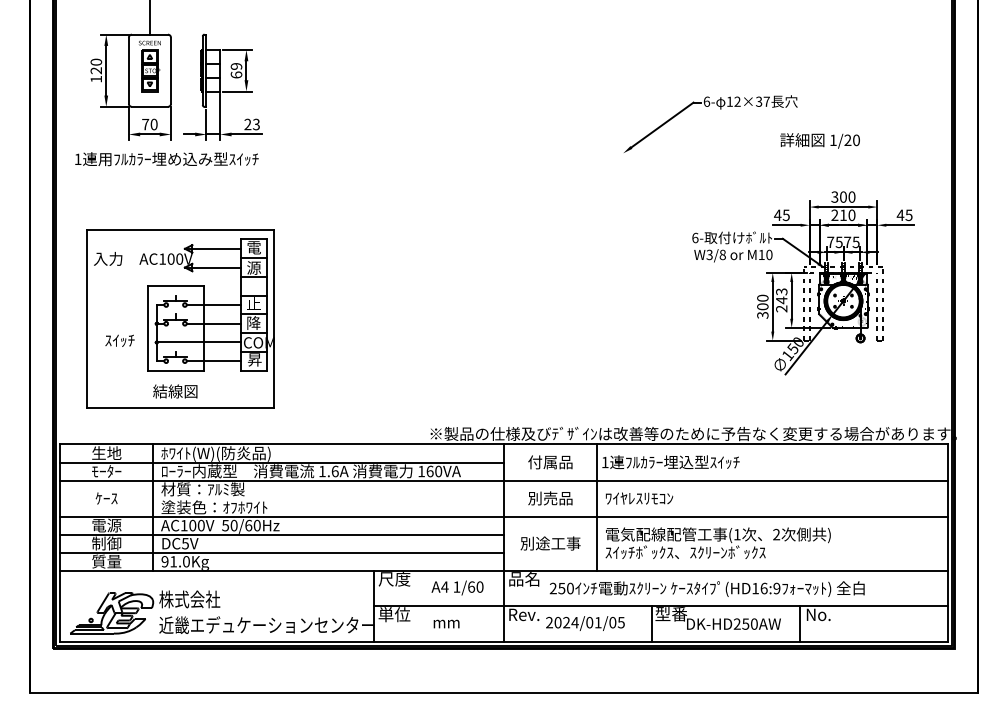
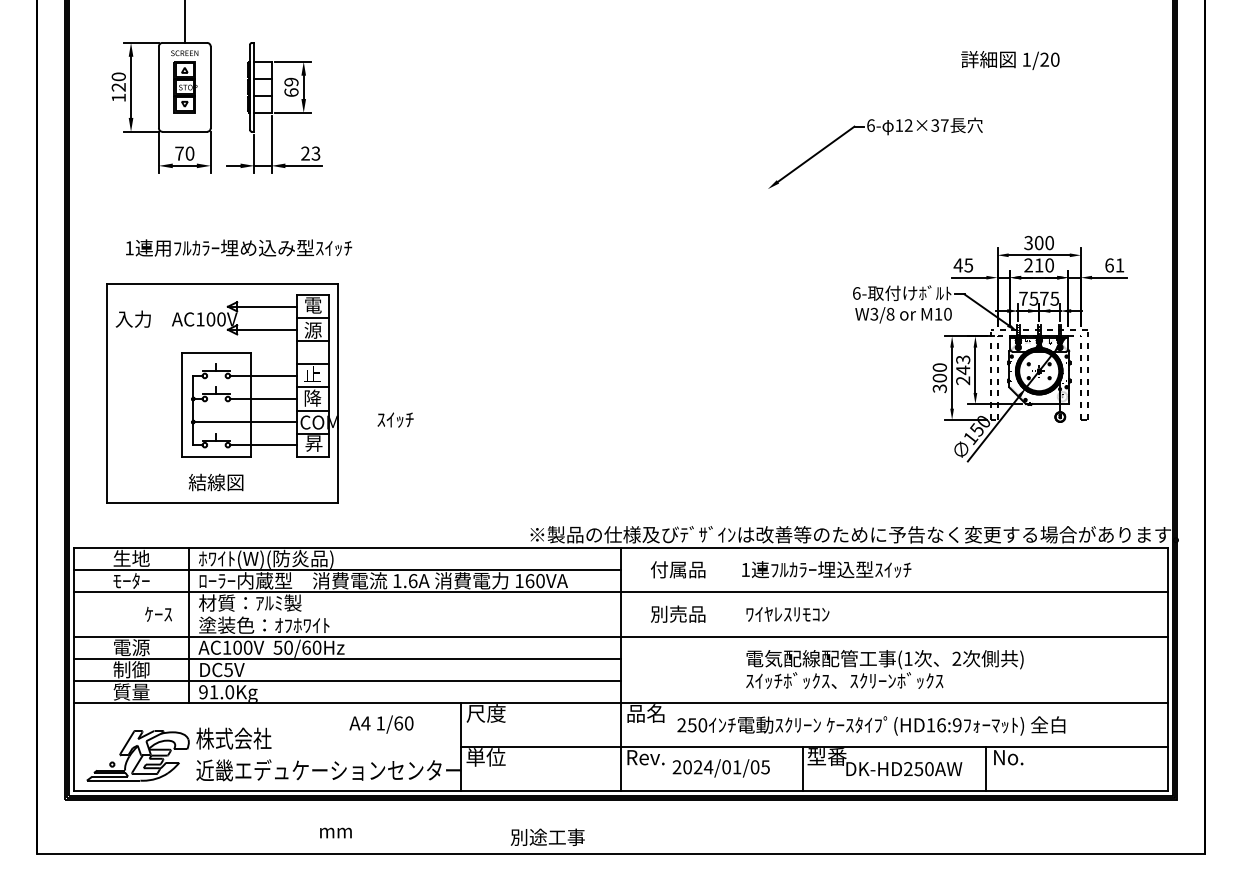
text: (819, 140) -> (1009, 59), moved
text: (166, 159) -> (238, 248), moved
text: (904, 215) -> (1114, 265), 45 -> 61
text: (119, 340) -> (394, 419), moved
text: (106, 498) -> (158, 614), moved
line: (597, 507) -> (736, 625), removed
text: (550, 543) -> (547, 837), moved
text: (457, 587) -> (381, 723), moved
text: (446, 623) -> (335, 832), moved

